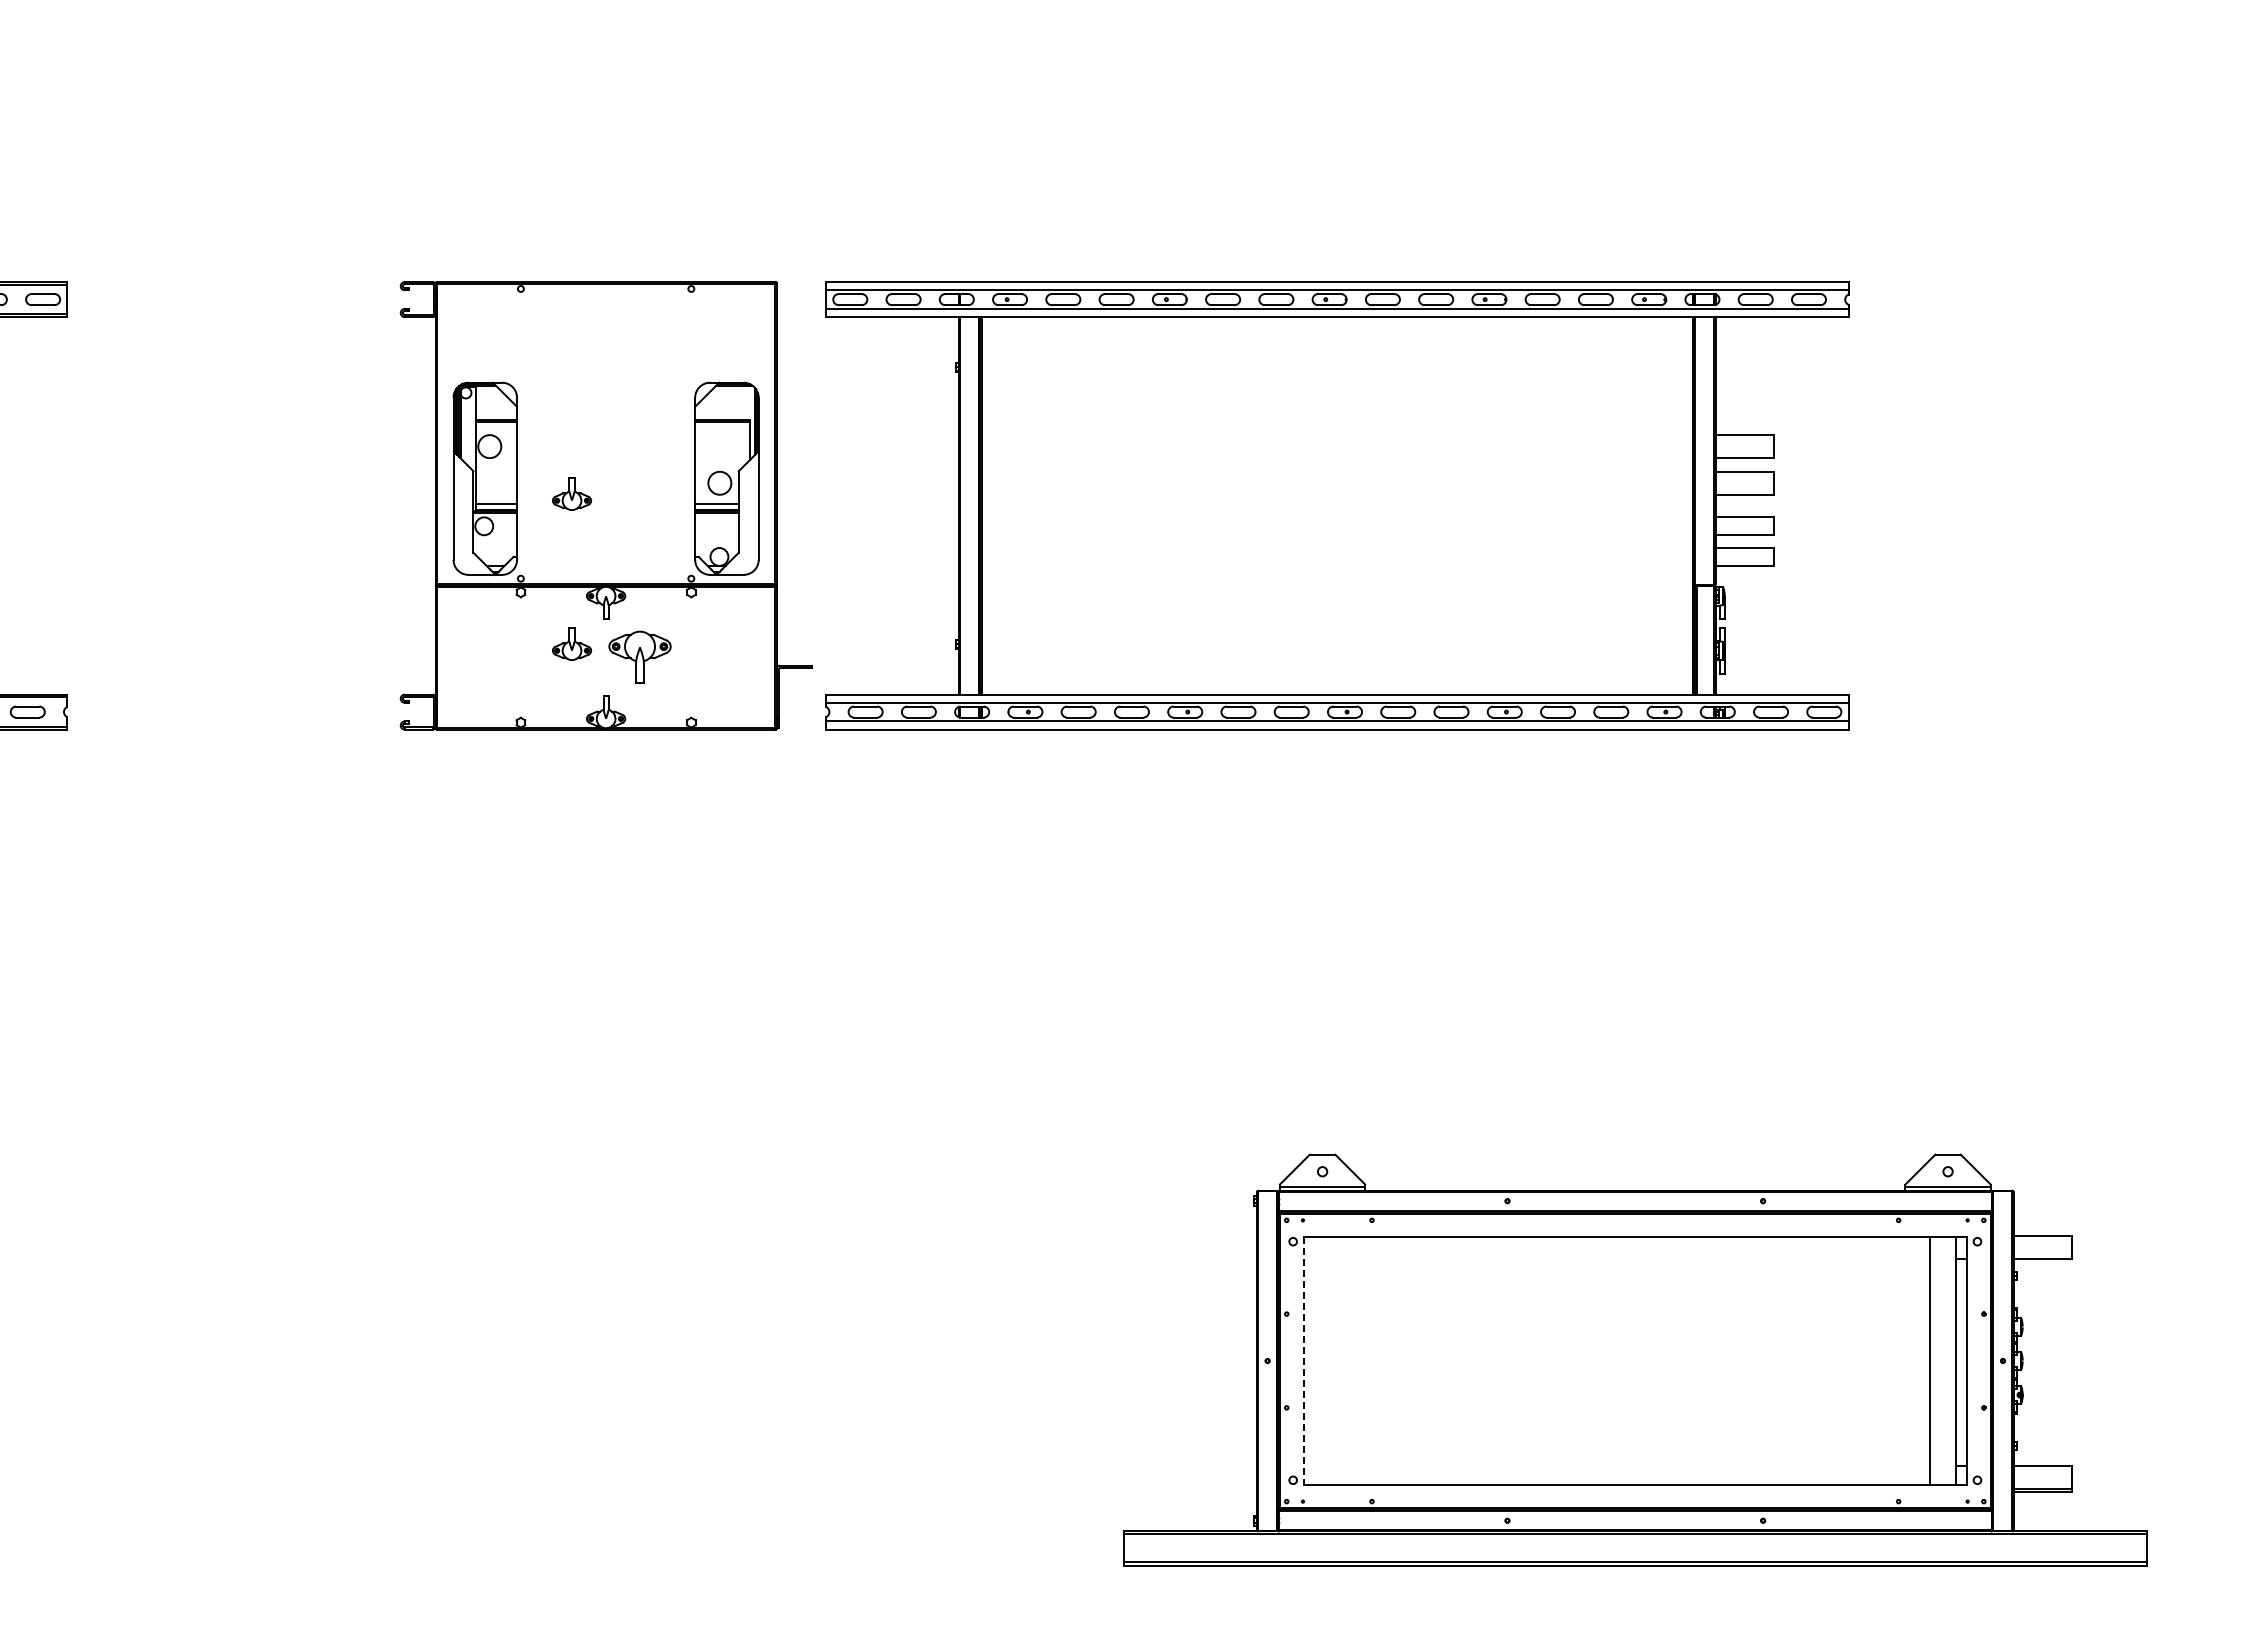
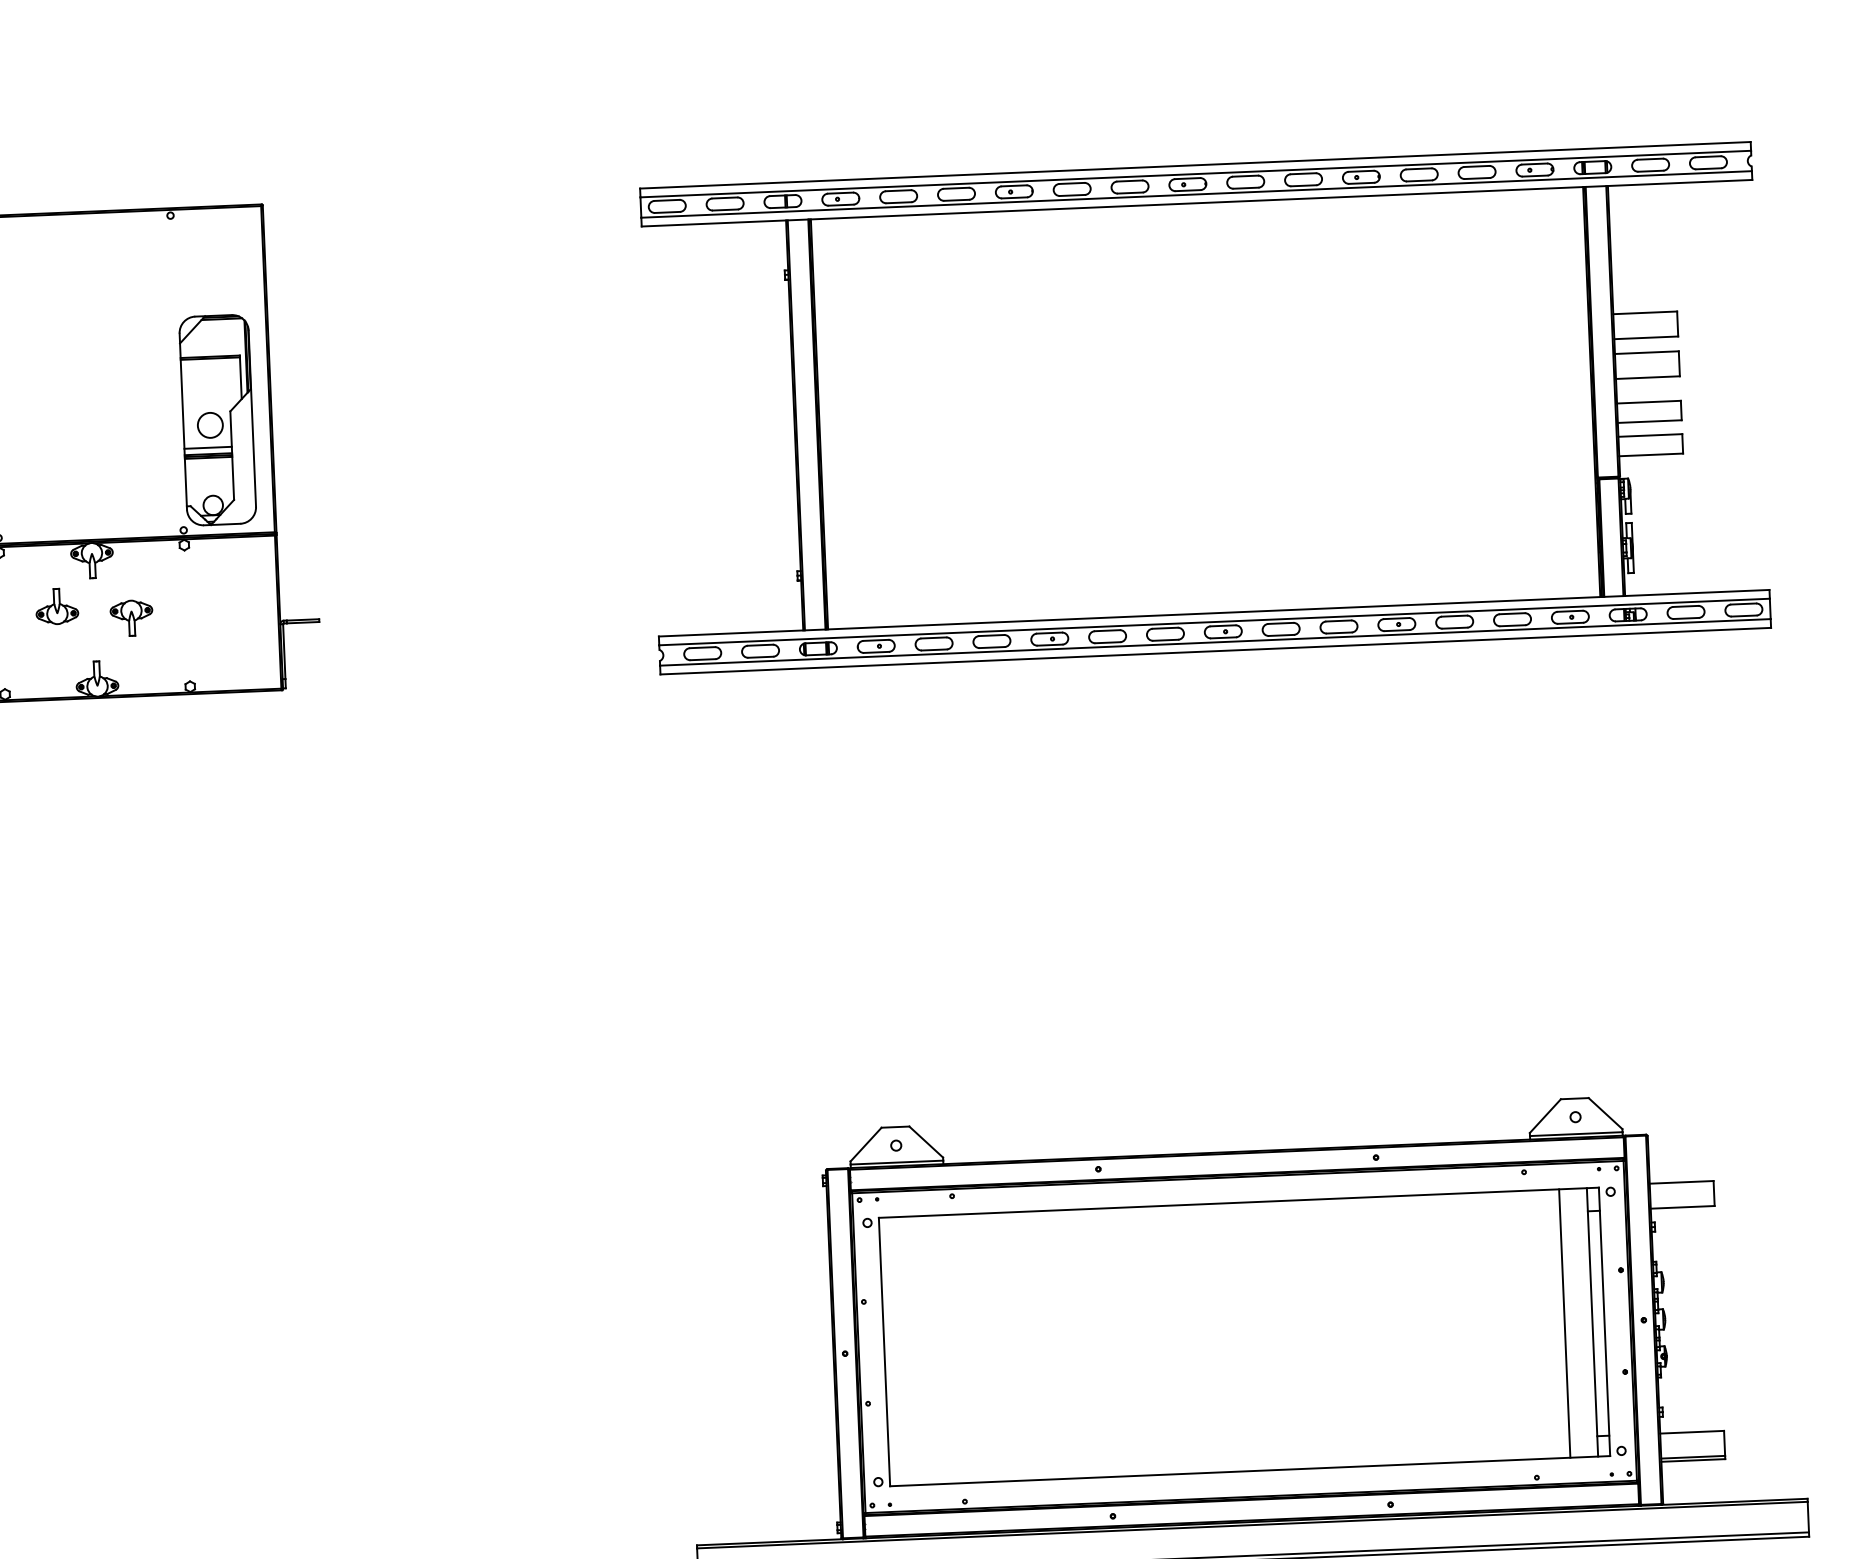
part: (572, 493) -> (50, 443), removed
part: (1337, 505) -> (1205, 407), moved
part: (640, 657) -> (132, 618), size x0.62
line: (1303, 1361) -> (884, 1352), dashed -> solid

